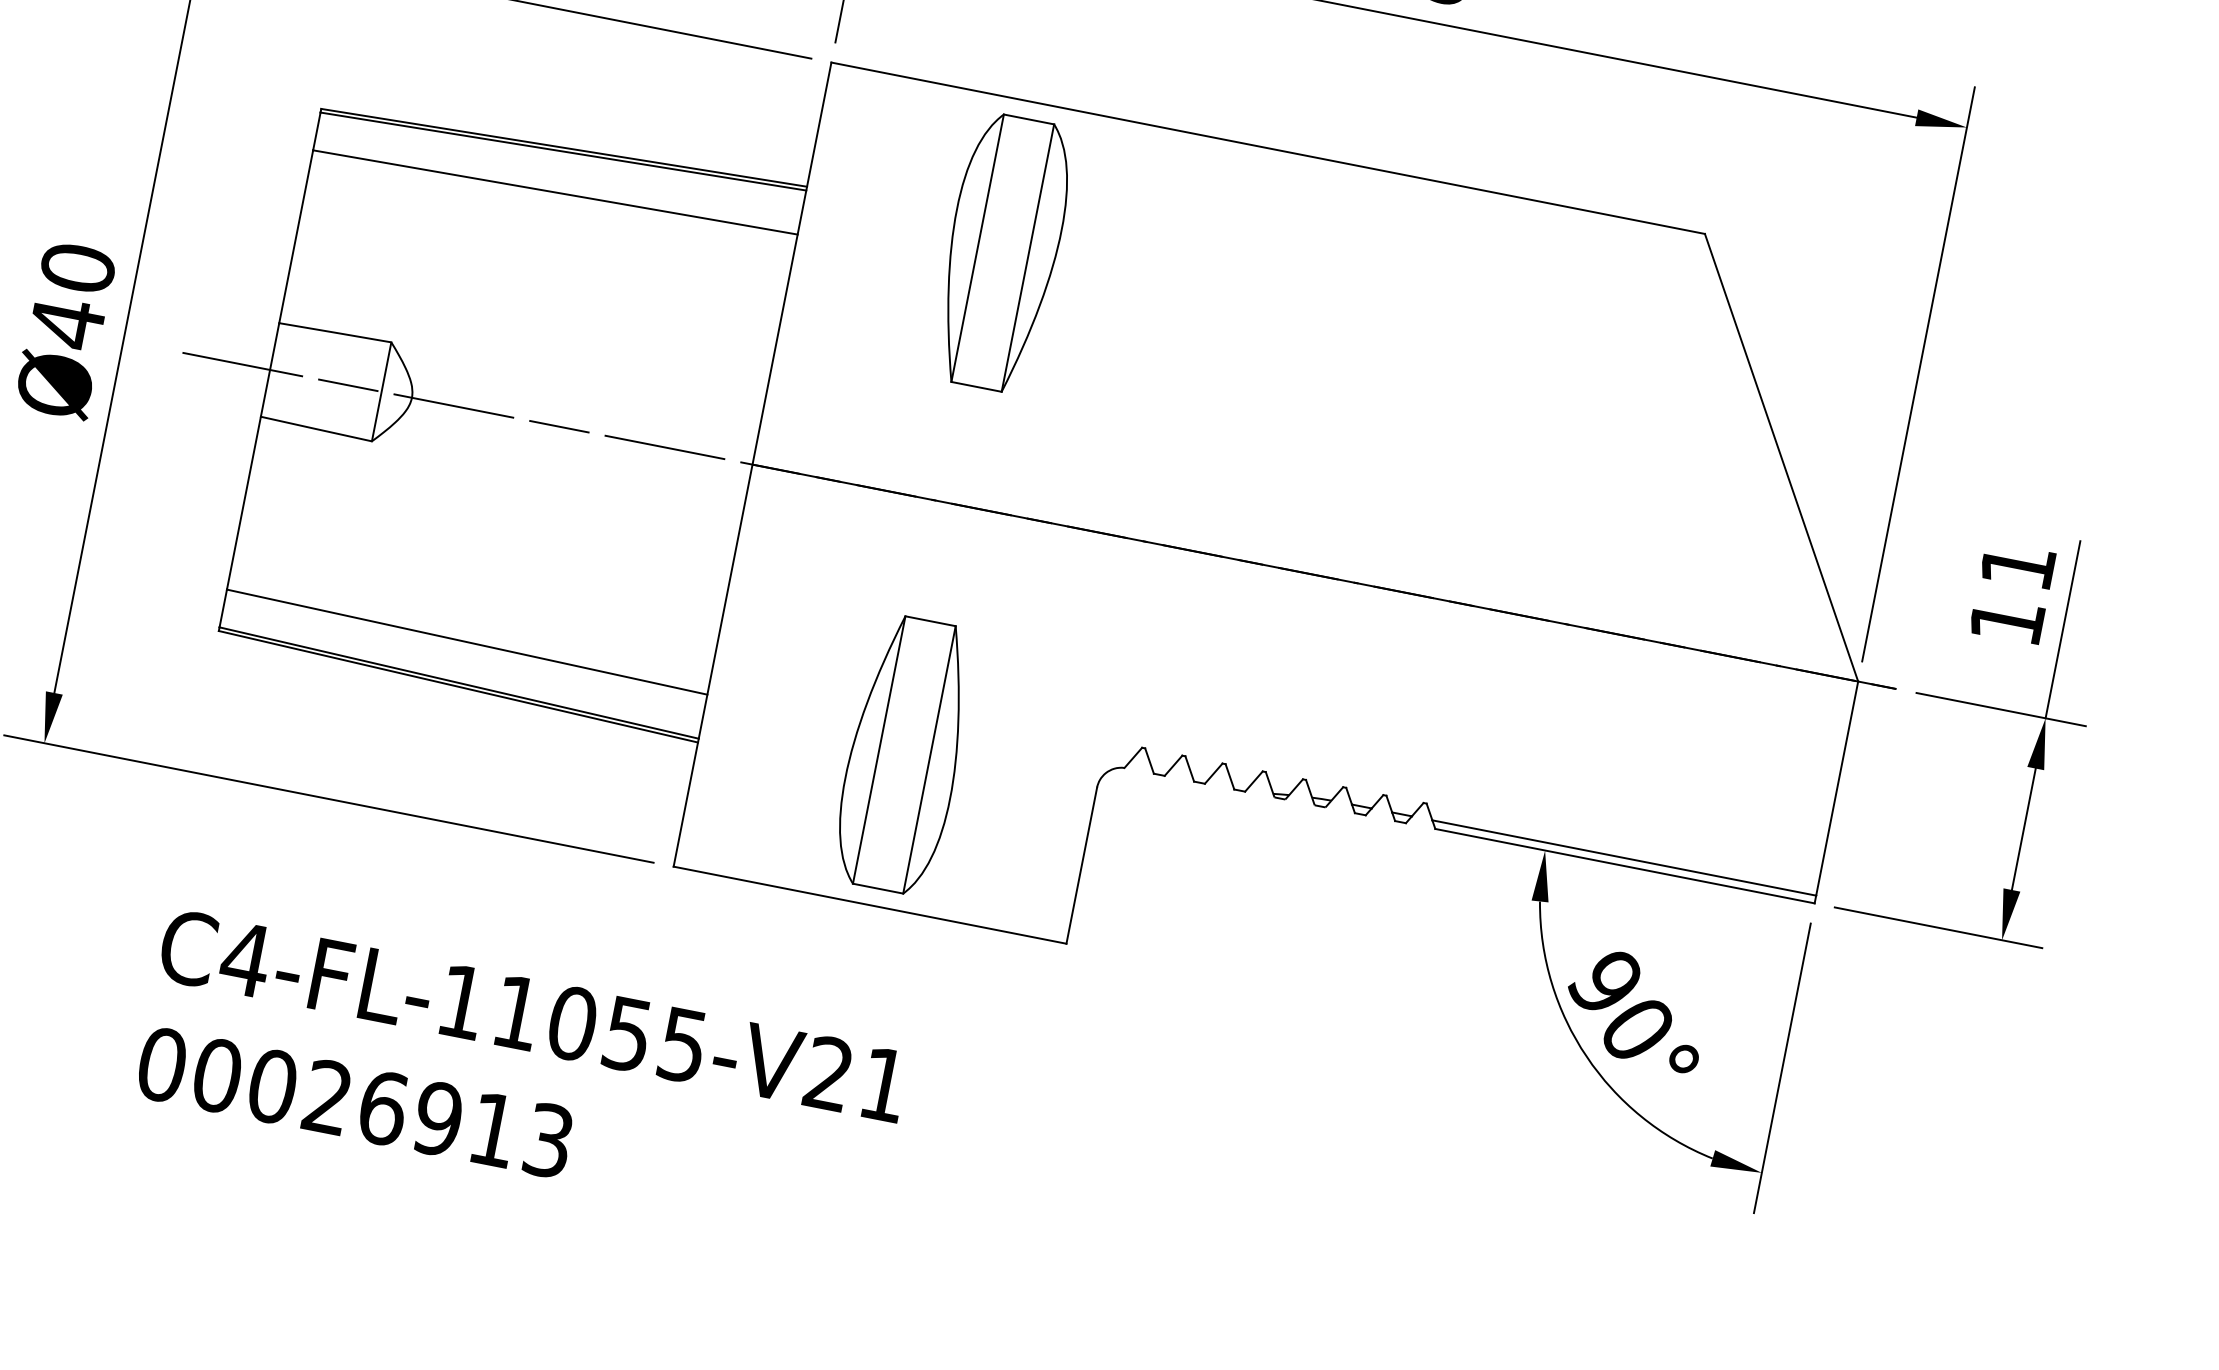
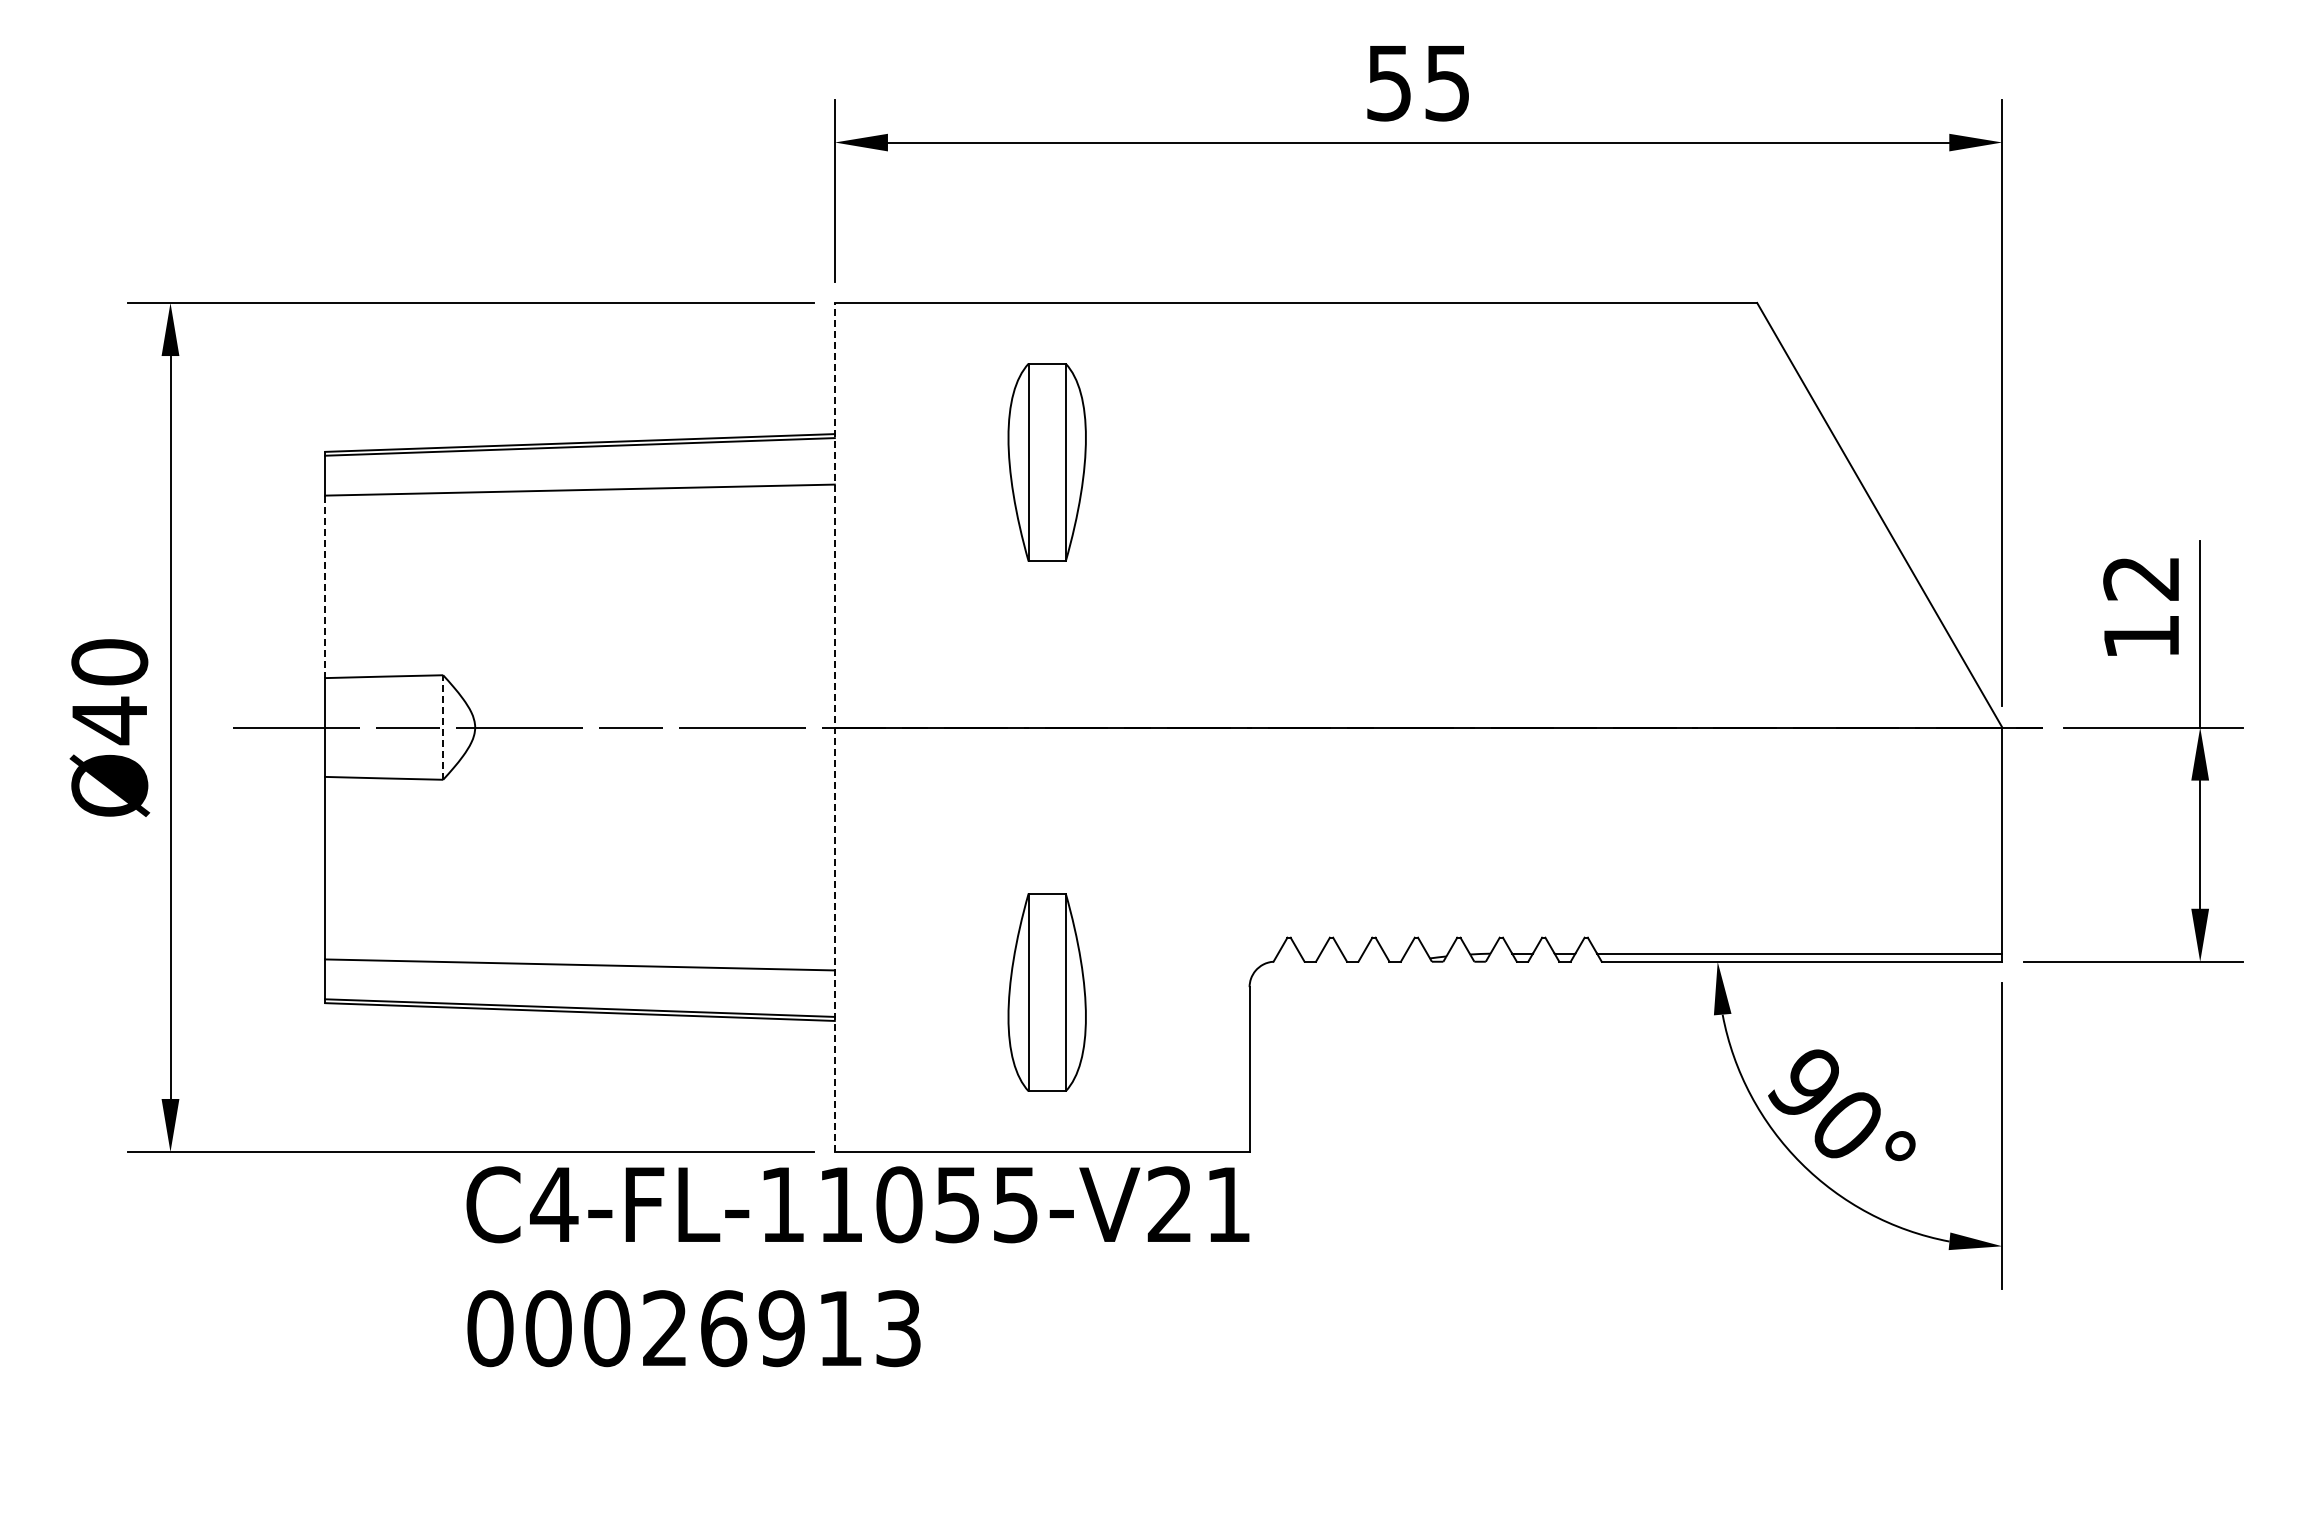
line: (296, 237) -> (325, 587), solid -> dashed
part: (1003, 253) -> (1047, 462), size x0.7
line: (381, 391) -> (443, 727), solid -> dashed
line: (752, 464) -> (834, 727), solid -> dashed
text: (2016, 566) -> (2140, 578), 11 -> 12
part: (904, 755) -> (1047, 992), size x0.7
text: (521, 1074) -> (857, 1266), moved

